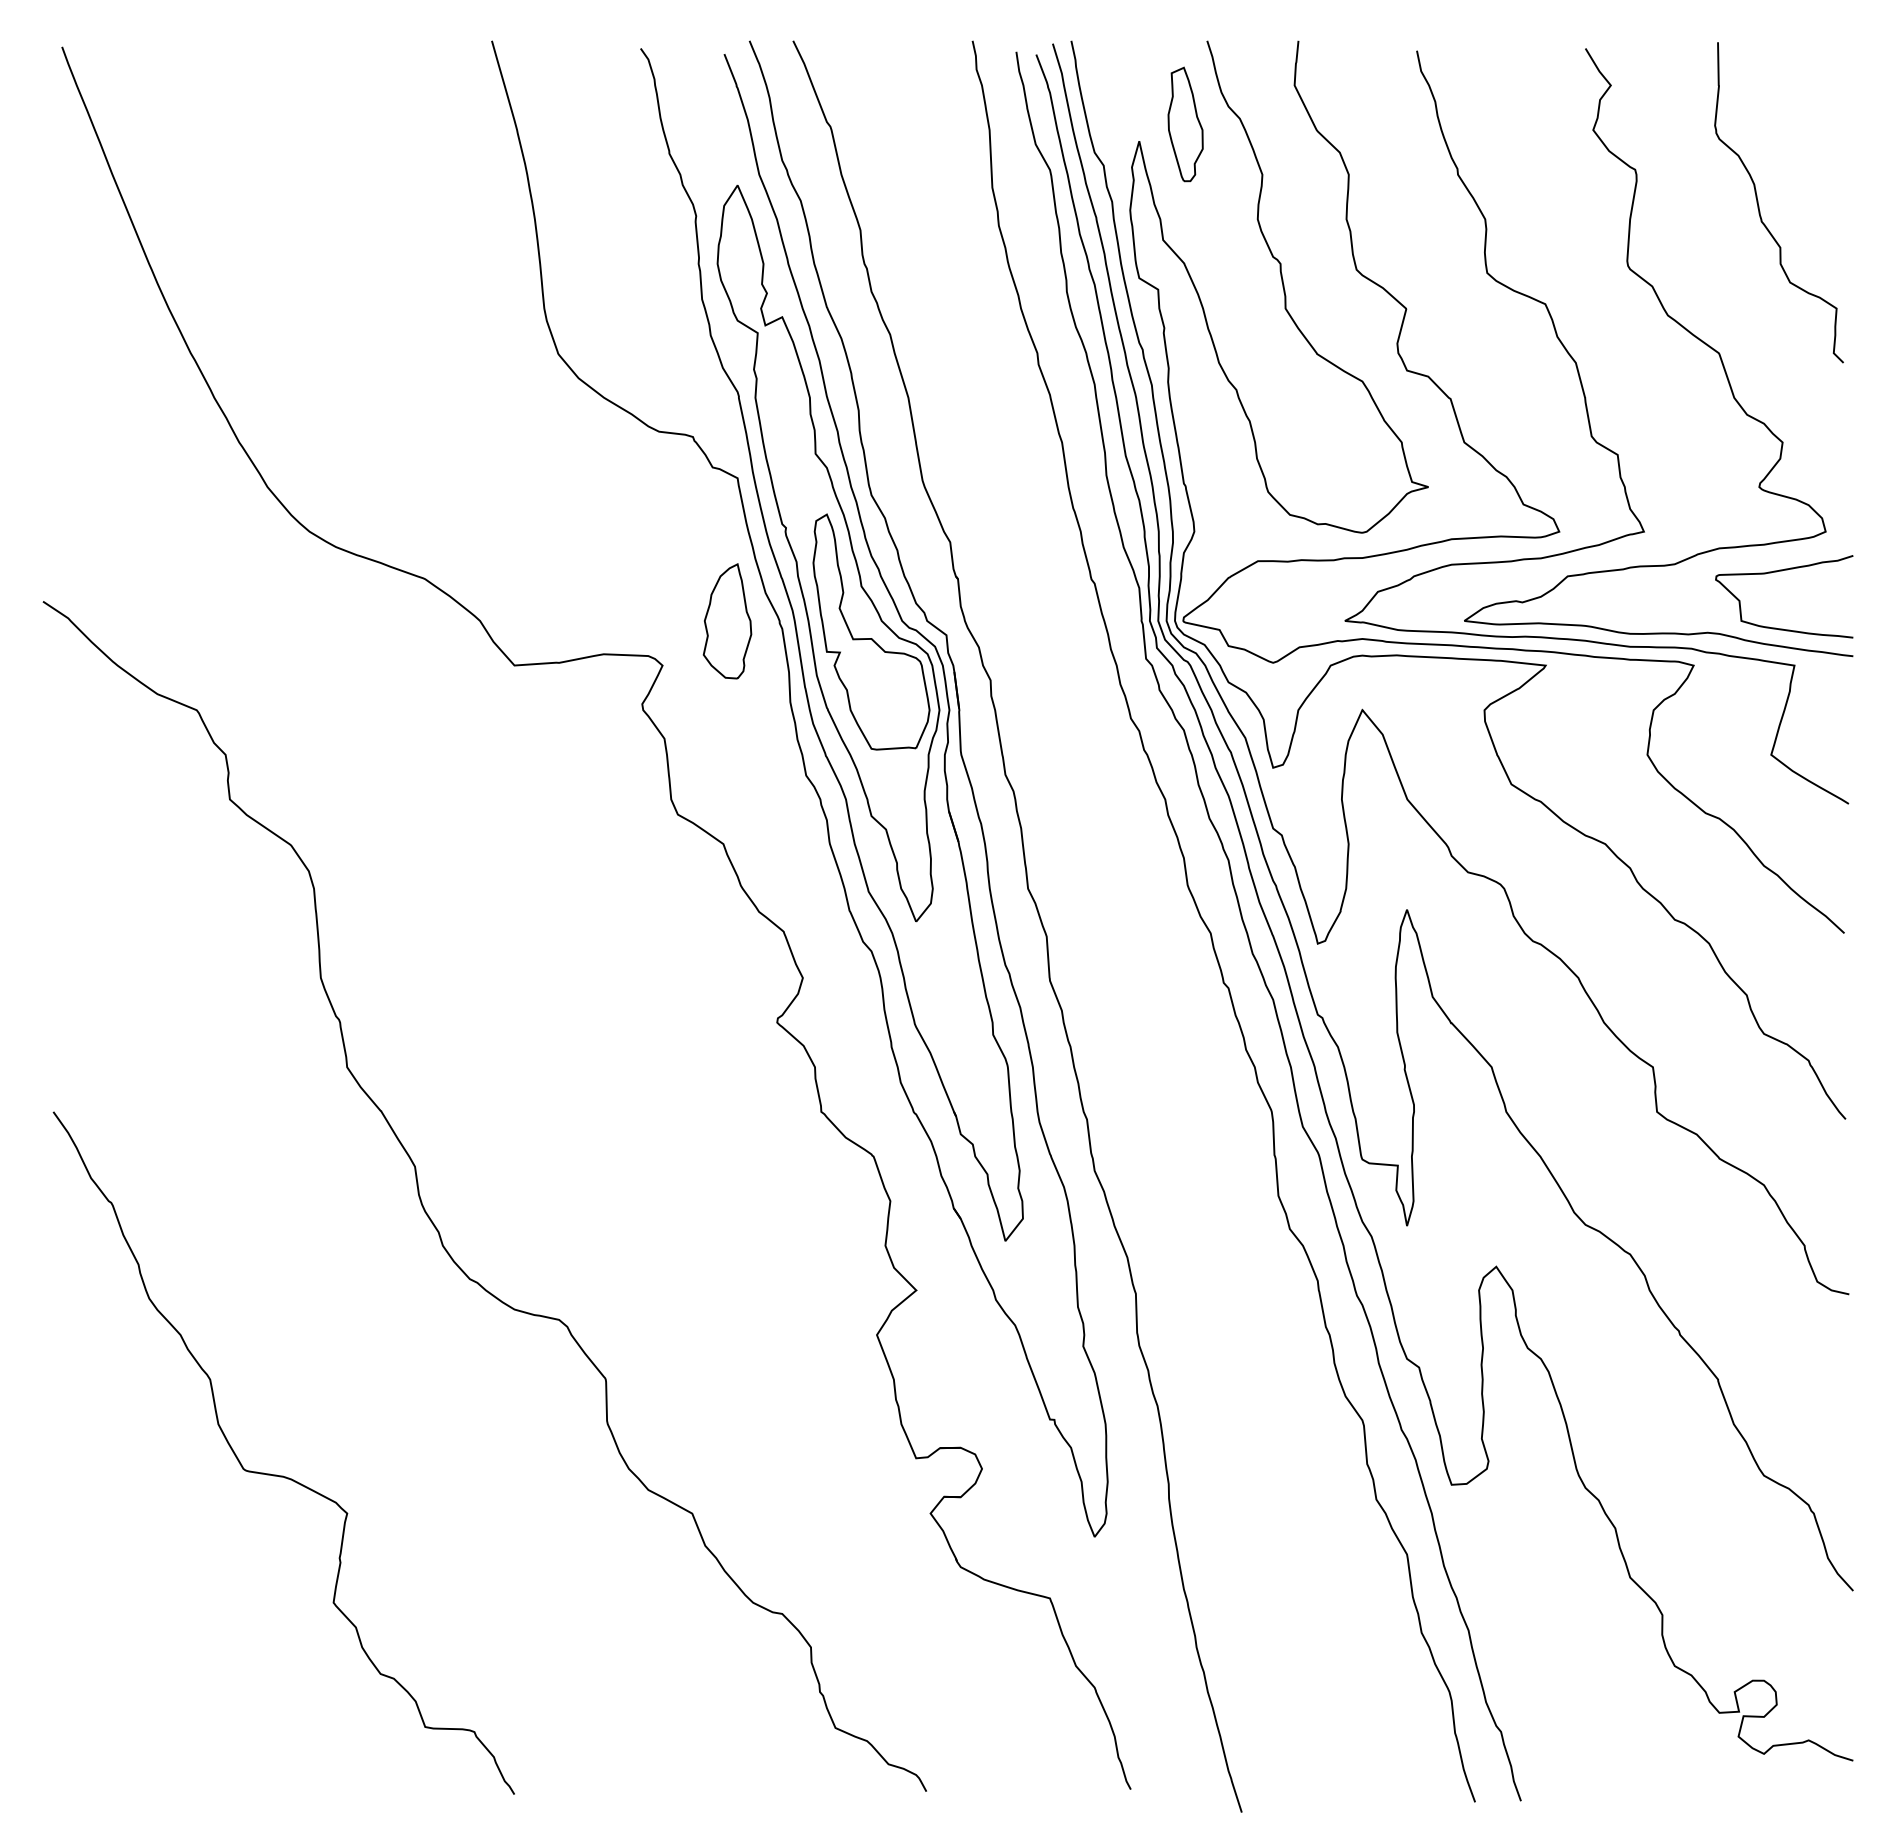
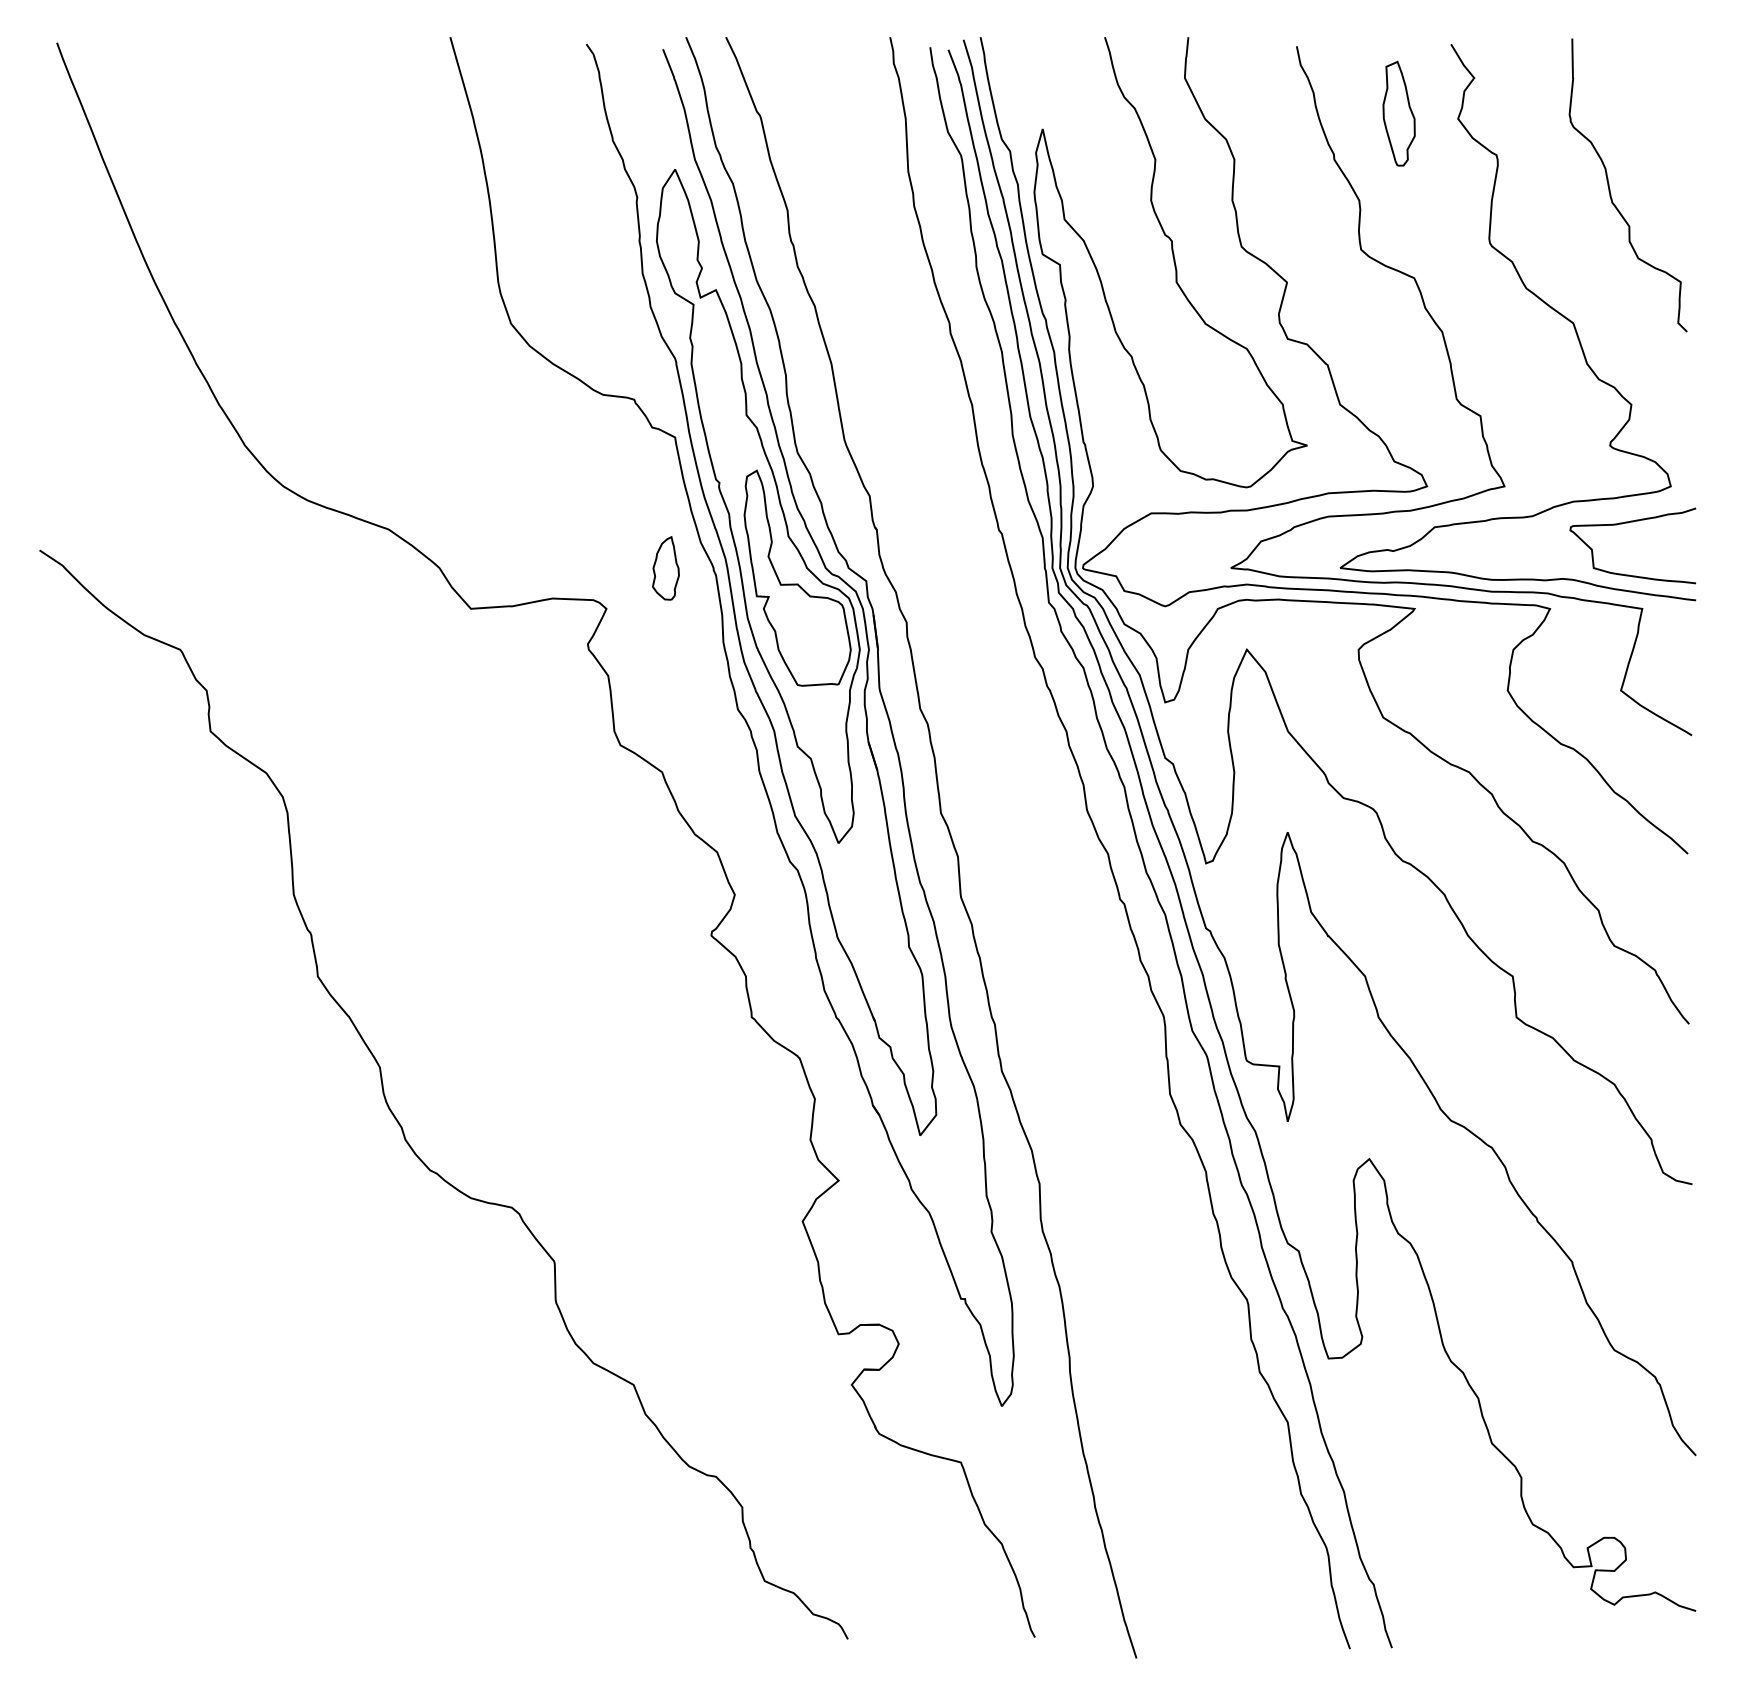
part: (1184, 124) -> (1398, 113), moved
part: (727, 621) -> (665, 568), size x0.6
curve: (280, 1474) -> (256, 1349), removed

